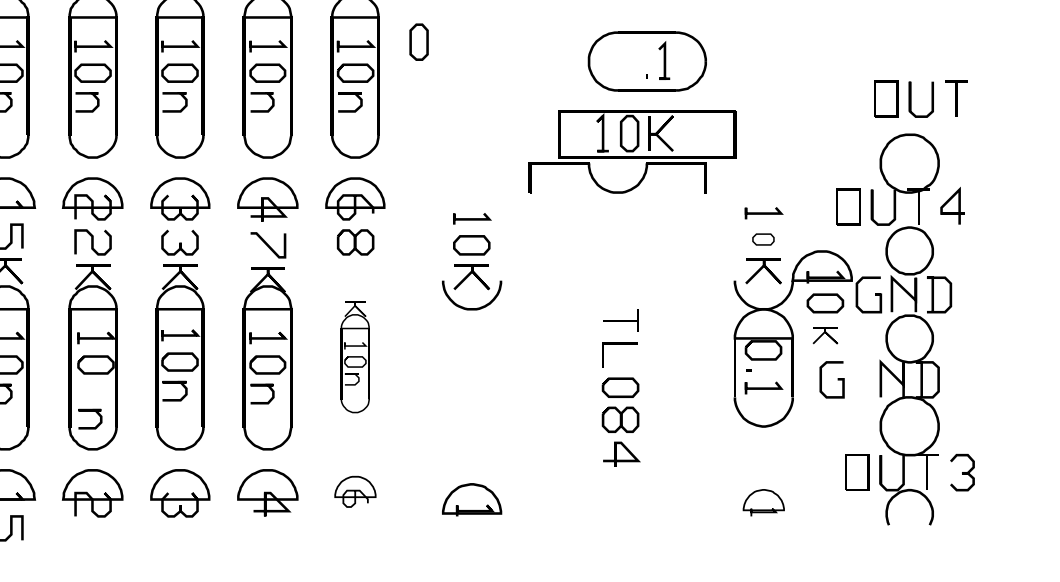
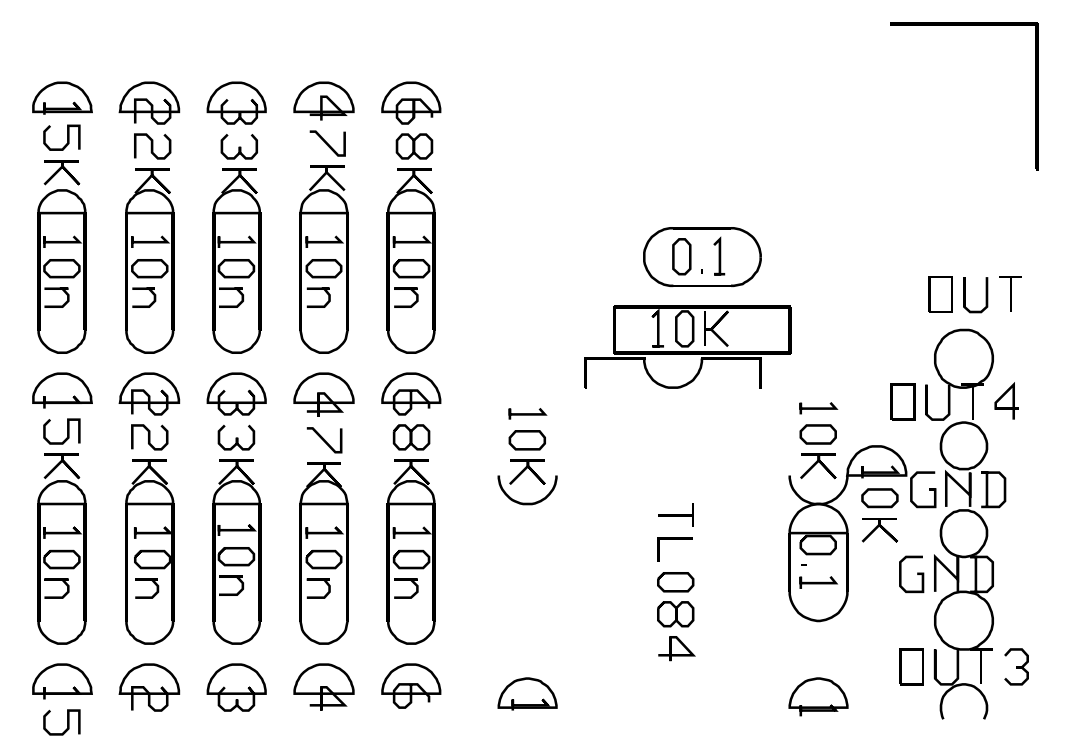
part: (418, 41) -> (681, 256), moved
part: (762, 239) -> (817, 434), size x1.67
part: (824, 335) -> (879, 530), size x1.43
part: (354, 356) -> (410, 551), size x1.67
curve: (838, 379) -> (917, 574), moved
curve: (95, 413) -> (152, 582), moved
part: (355, 491) -> (411, 685), size x1.43
part: (763, 502) -> (818, 696), size x1.43

